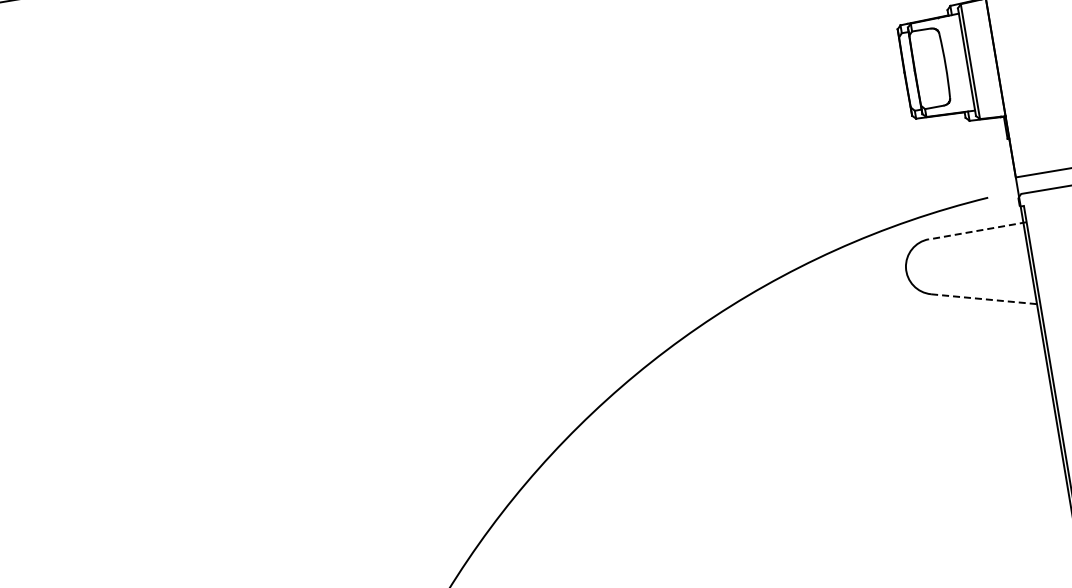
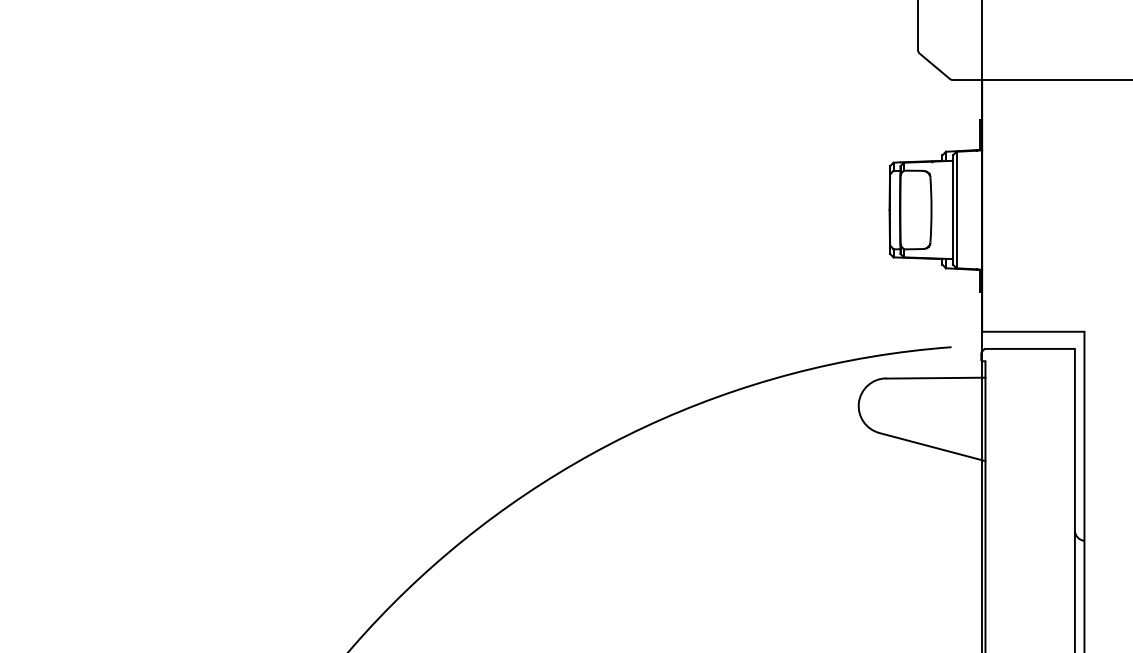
line: (977, 231) -> (935, 378), dashed -> solid
line: (985, 299) -> (932, 447), dashed -> solid

